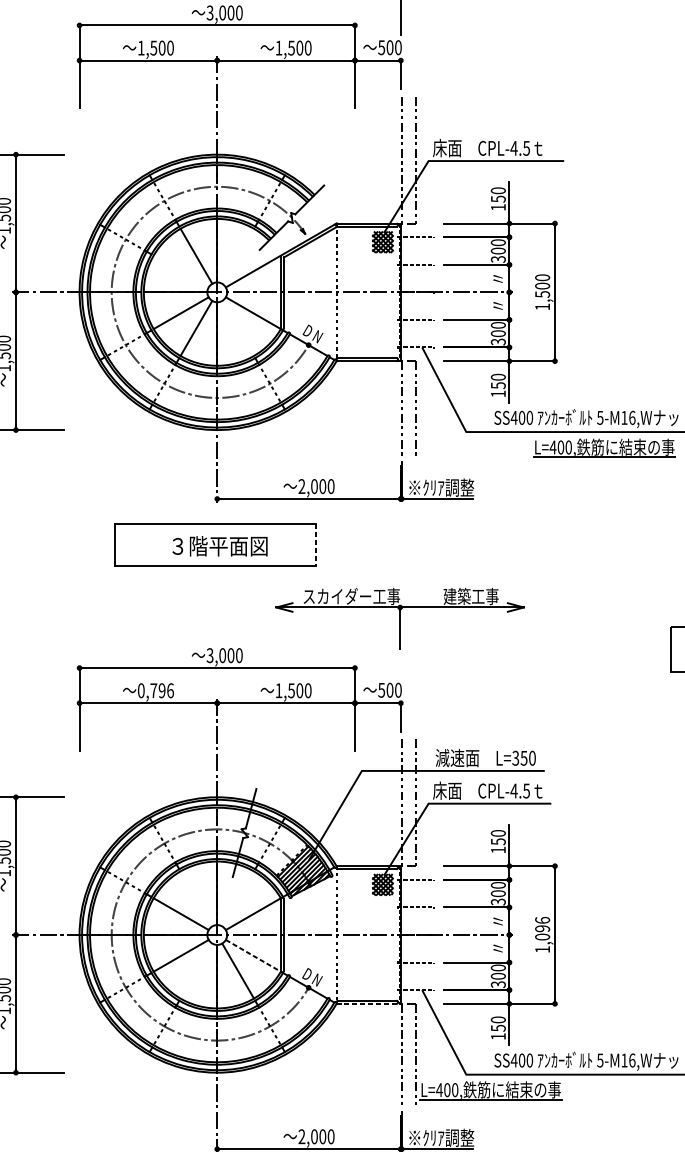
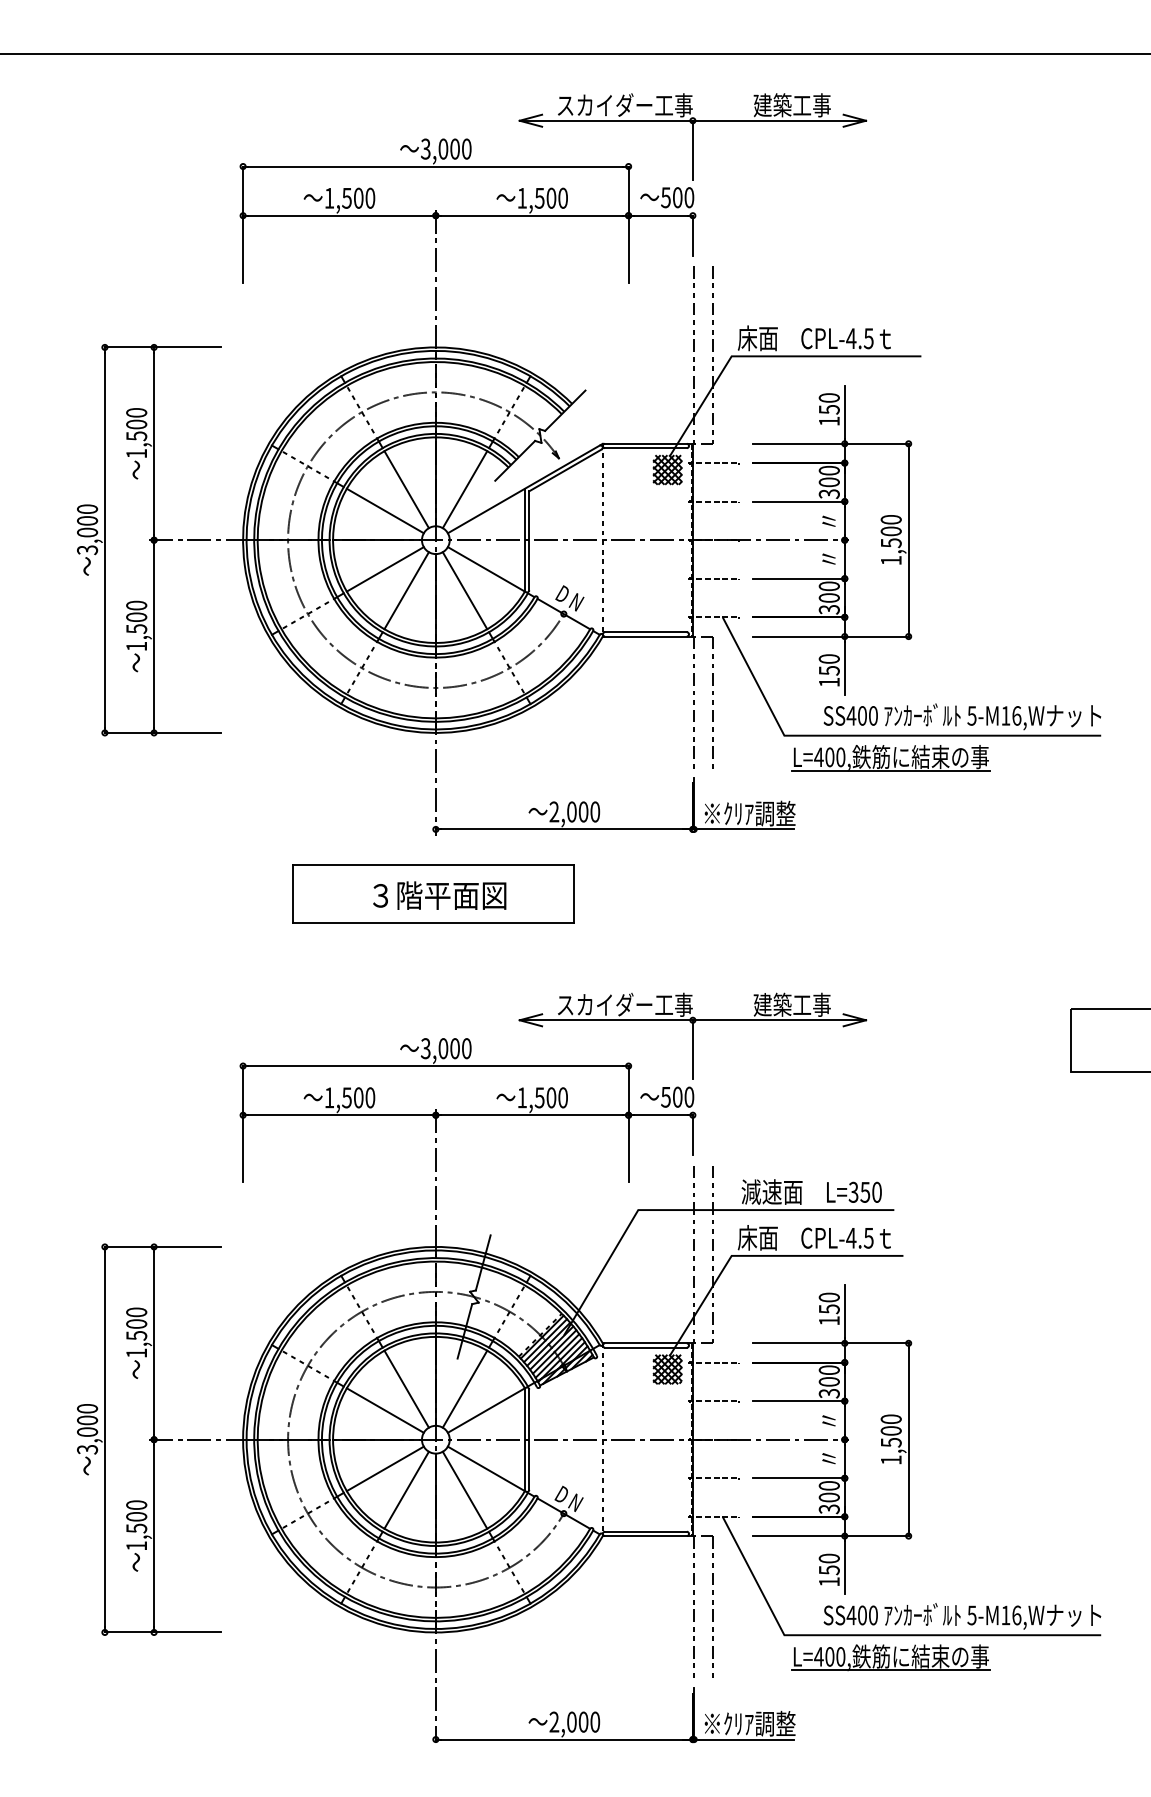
line: (237, 256) -> (464, 489), added
line: (180, 271) -> (384, 510), added
line: (237, 328) -> (464, 590), added
part: (604, 448) -> (890, 758), moved
line: (316, 545) -> (574, 894), dashed -> solid
part: (399, 618) -> (692, 1035), moved
text: (155, 690) -> (349, 1097), 0,796 -> 1,500
line: (196, 898) -> (406, 1388), added
line: (237, 898) -> (464, 1388), added
text: (542, 928) -> (890, 1430), 1,096 -> 1,500
line: (253, 956) -> (486, 1469), dashed -> solid
line: (196, 970) -> (406, 1489), added
line: (369, 1004) -> (648, 1536), dashed -> solid
part: (490, 1090) -> (890, 1657), moved

